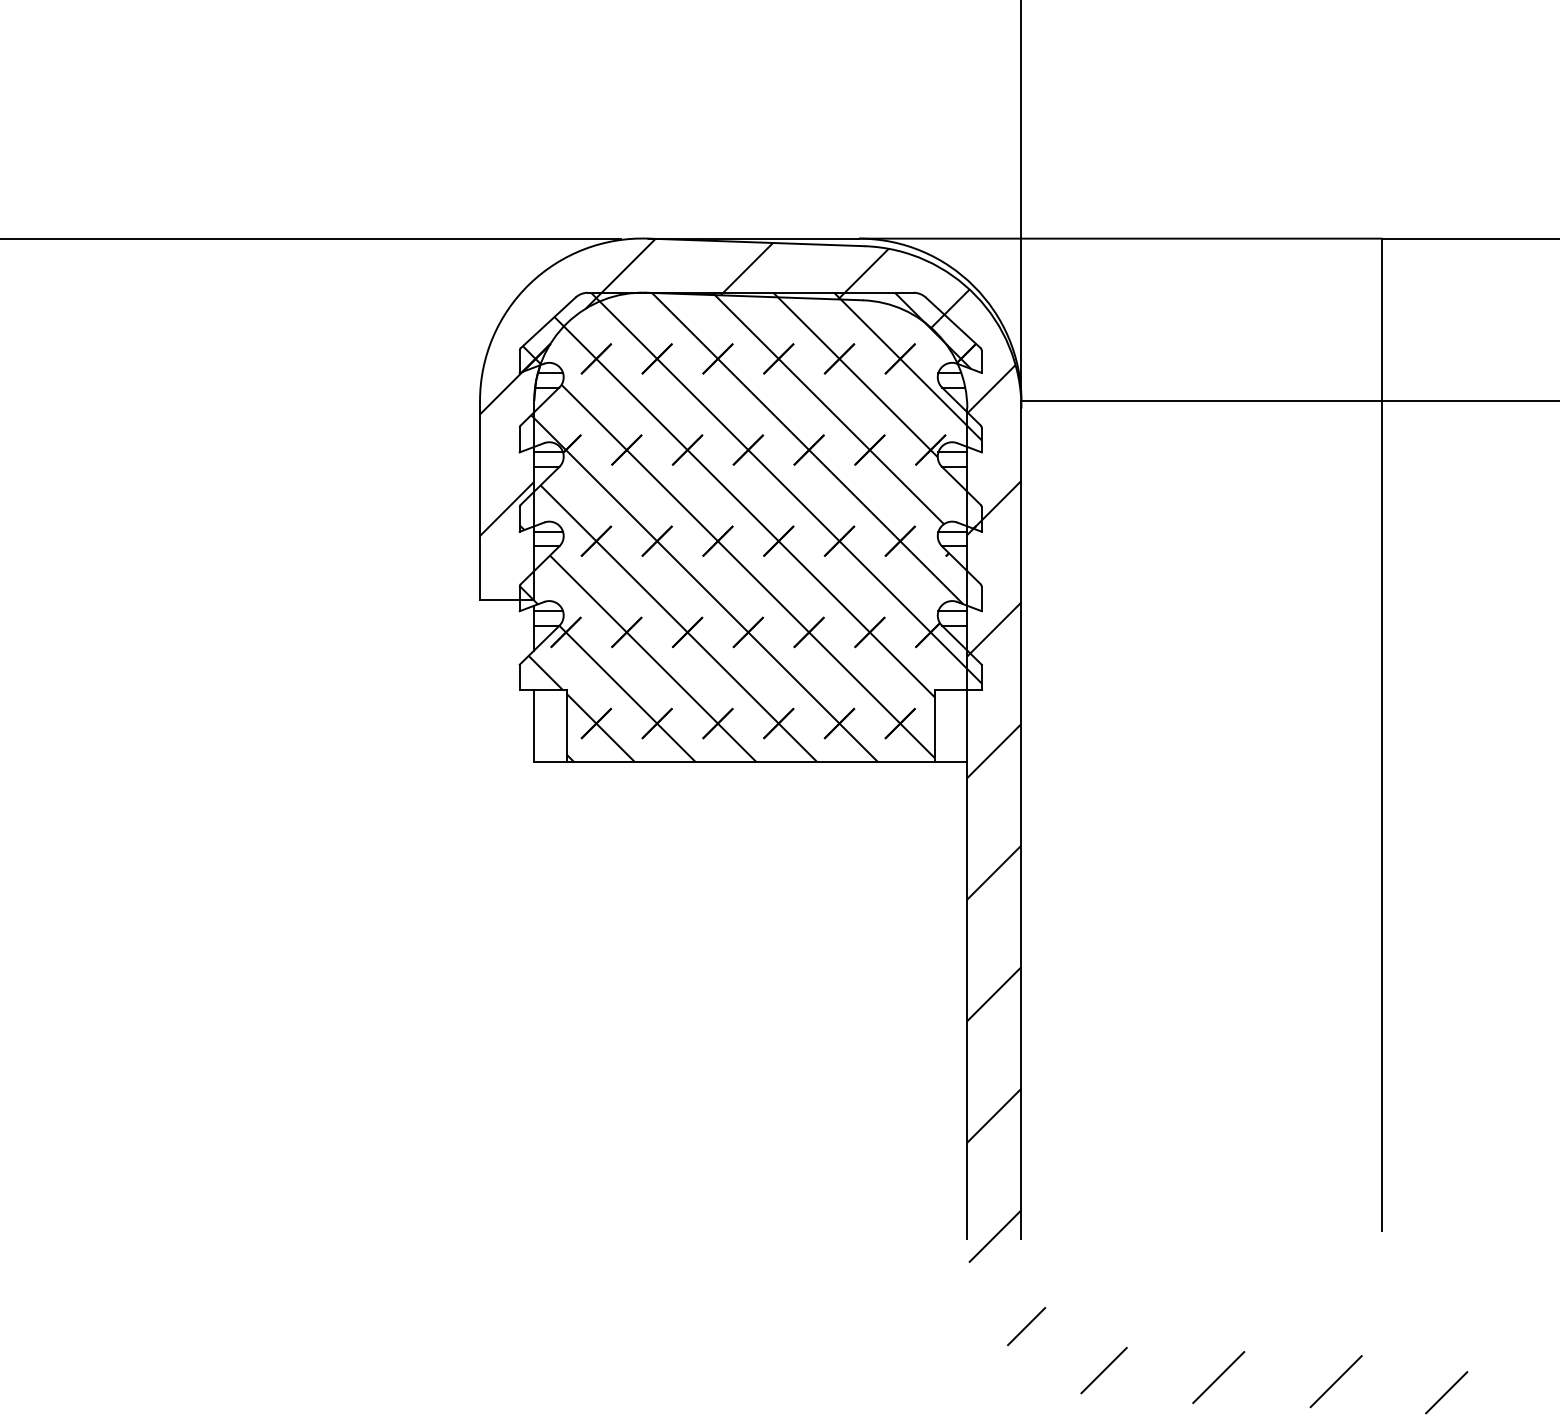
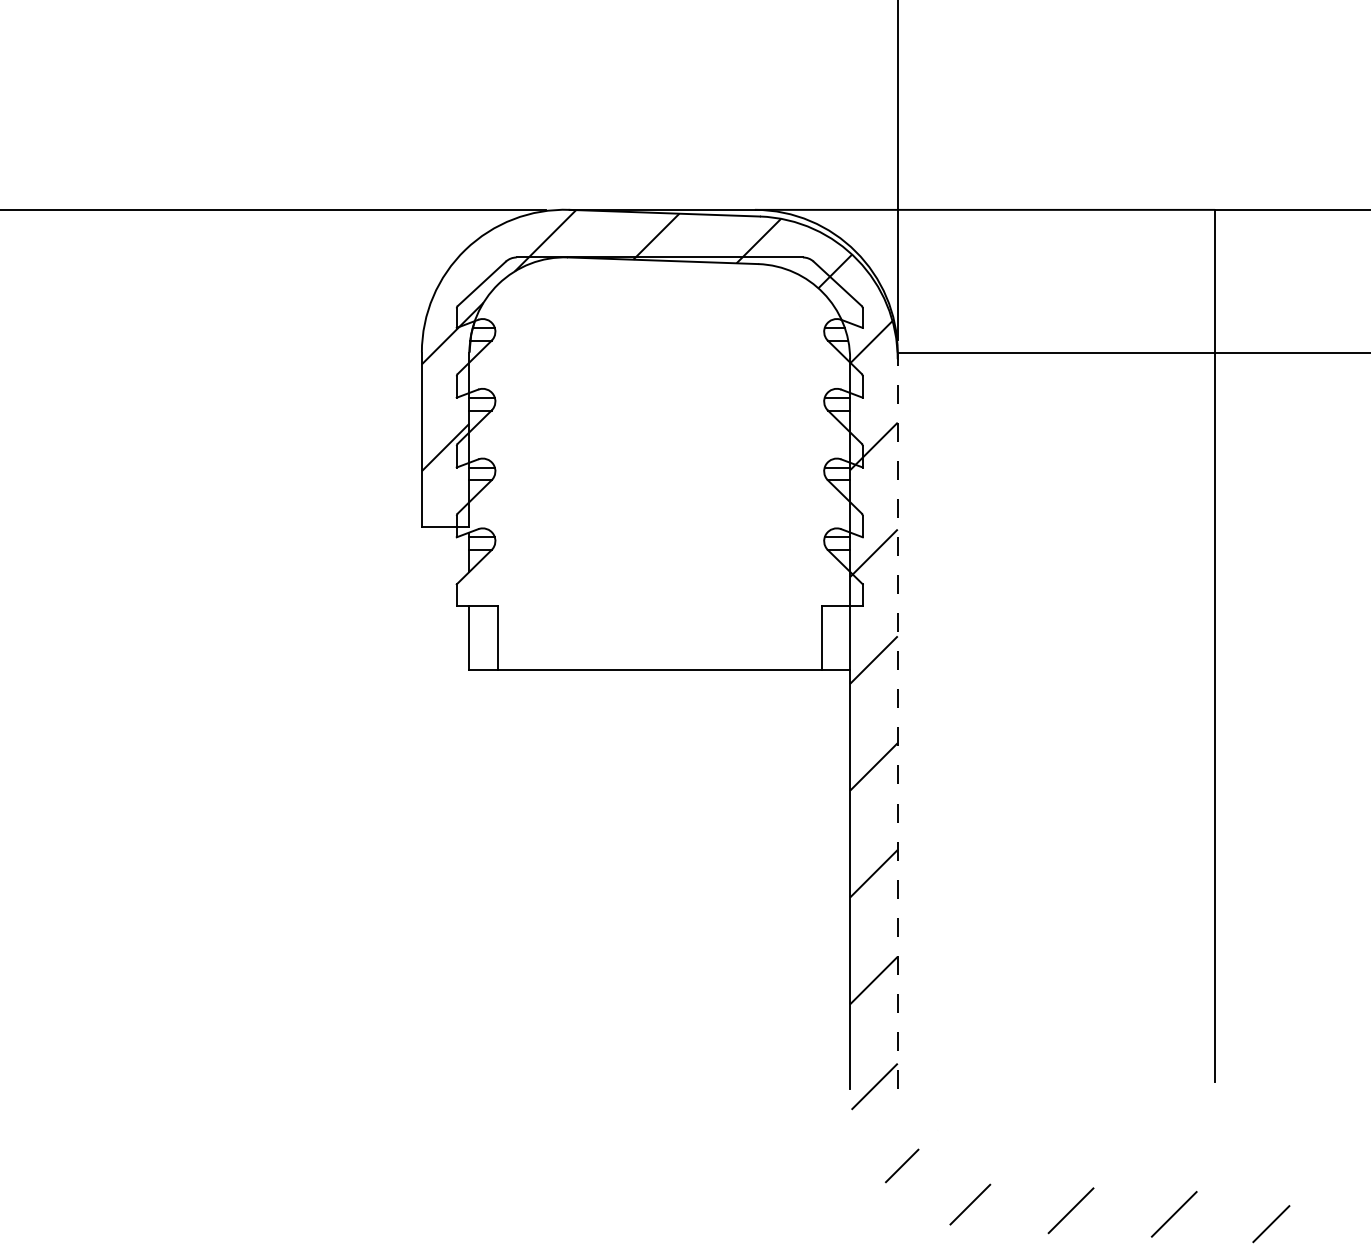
hatch: (750, 527) -> (659, 463), removed
line: (1021, 823) -> (897, 723), solid -> dashed

